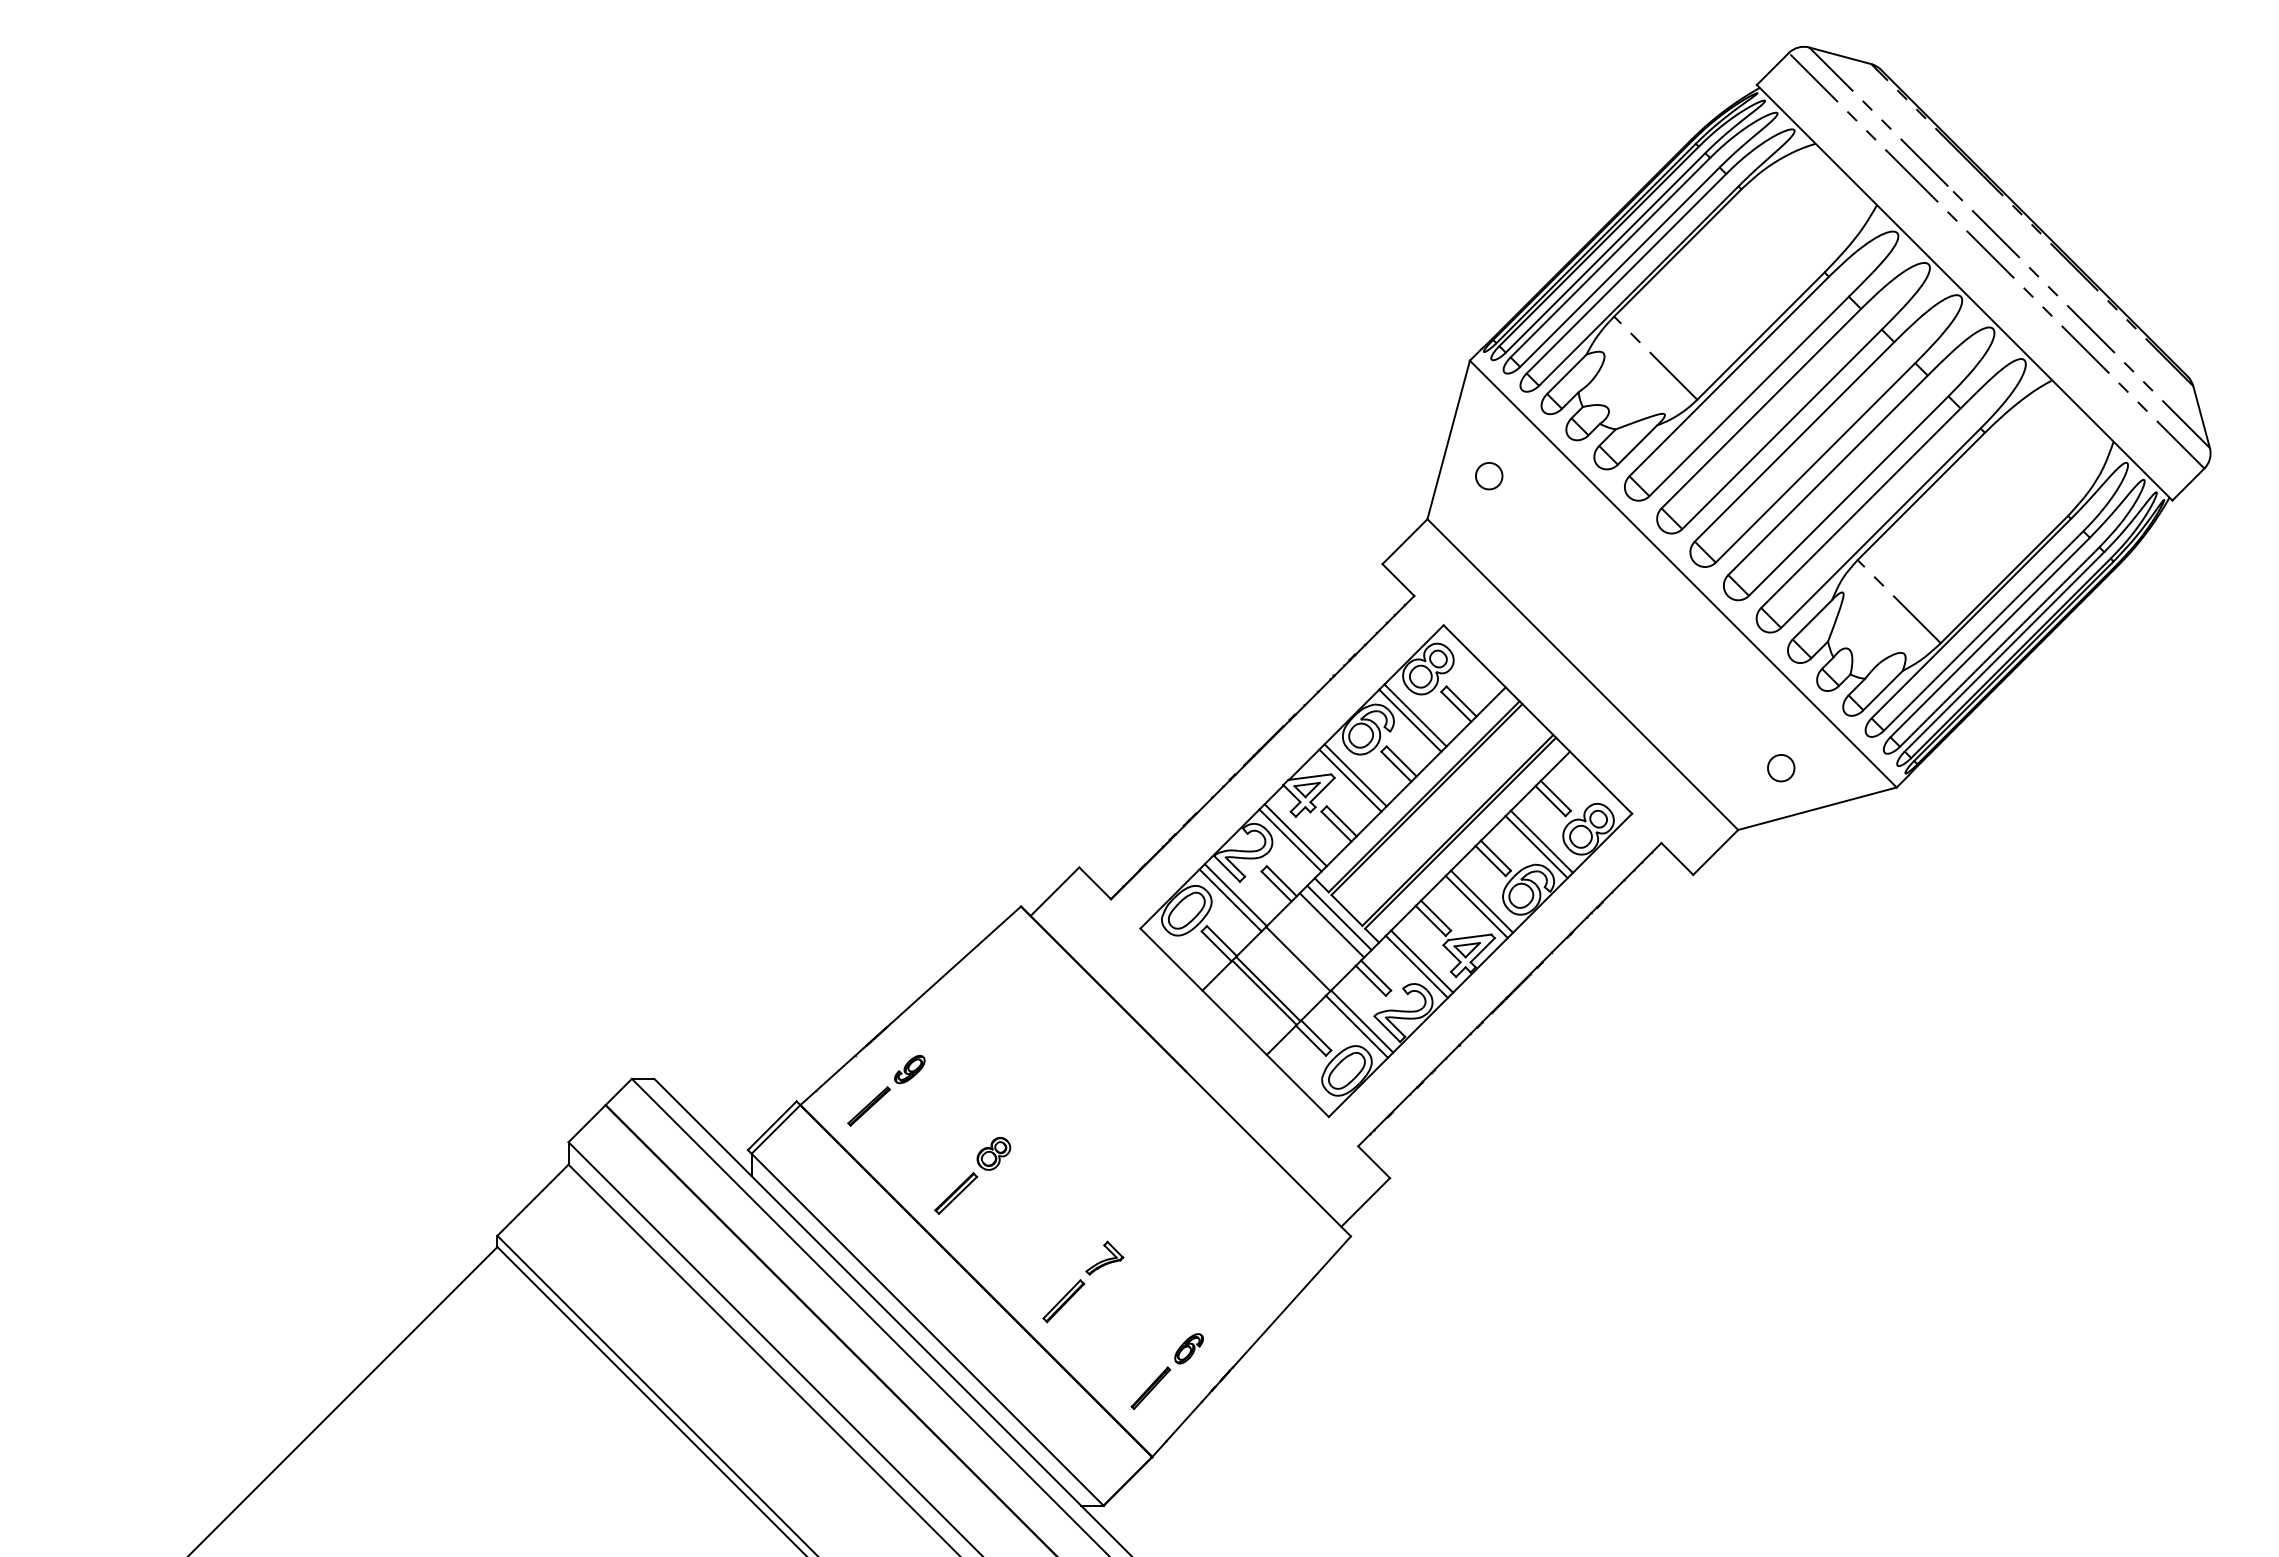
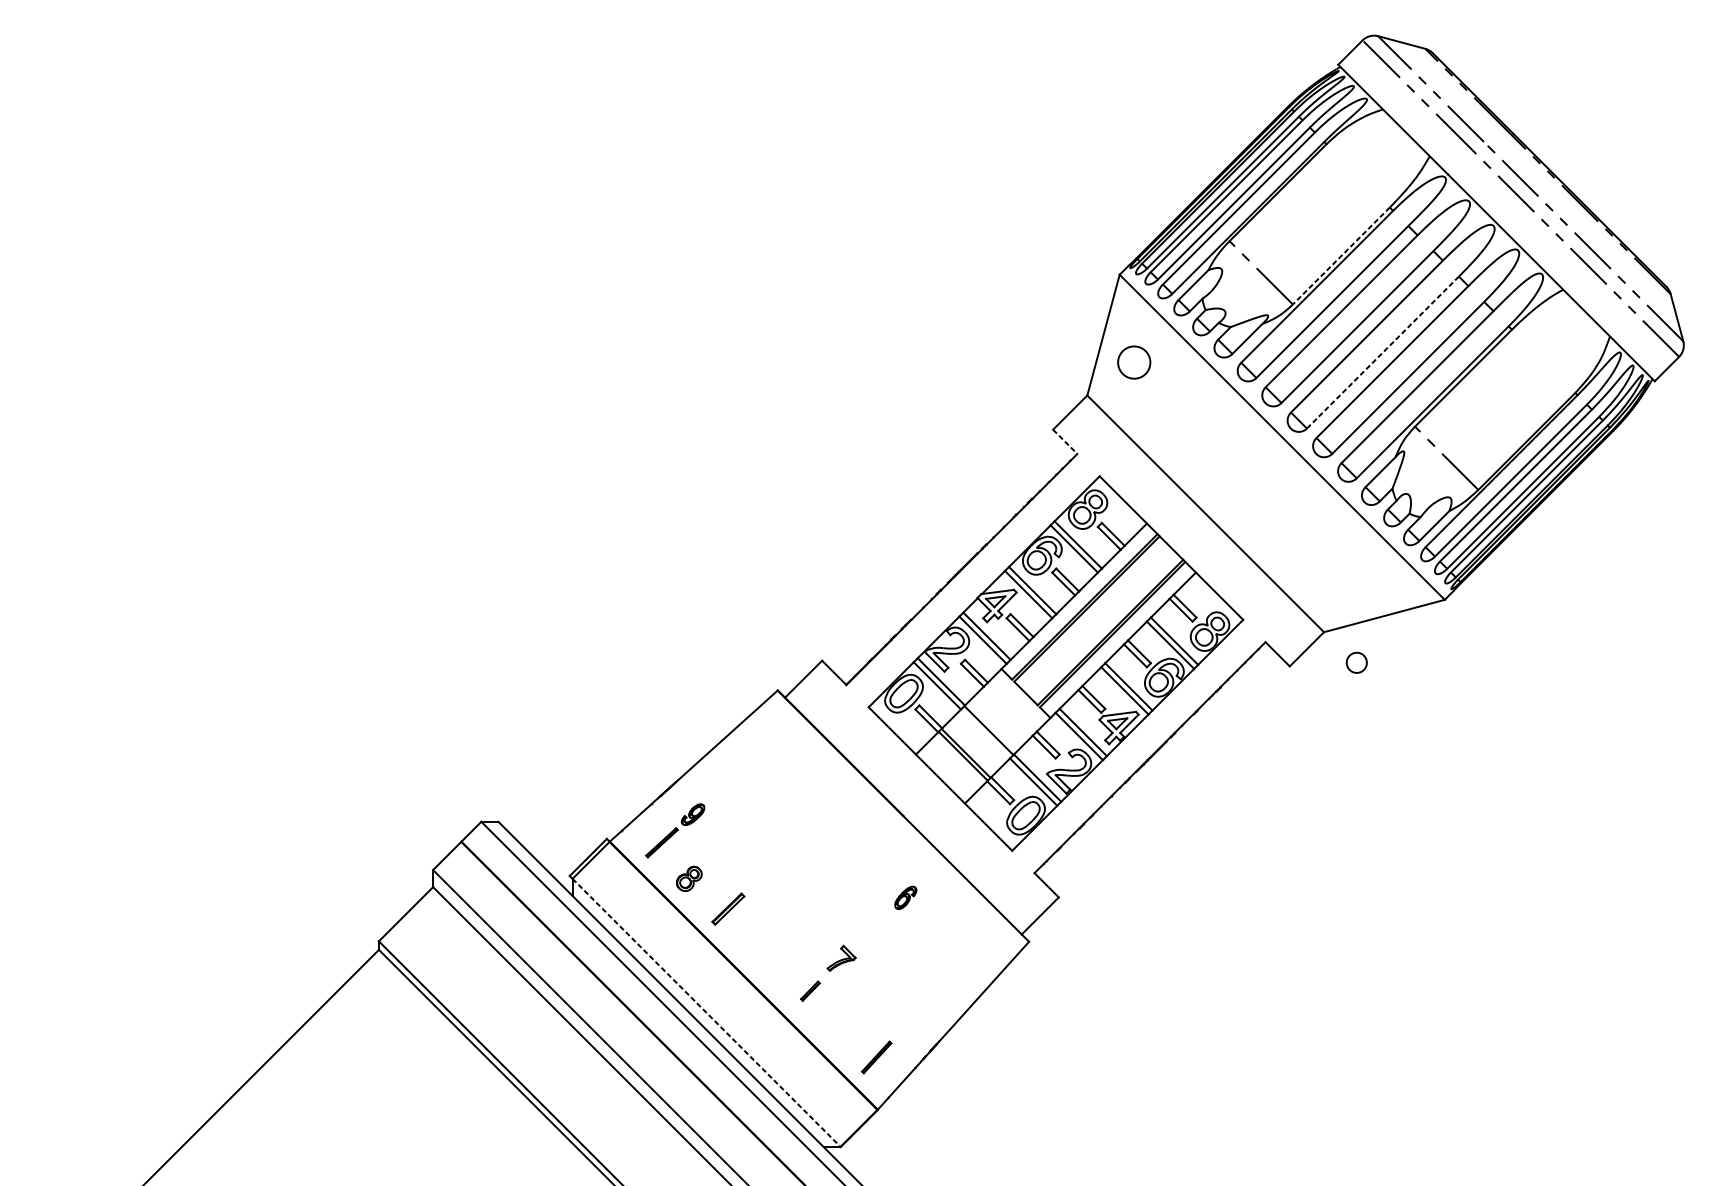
line: (1760, 336) -> (1341, 256), solid -> dashed
line: (1815, 463) -> (1382, 353), solid -> dashed
part: (1489, 476) -> (1134, 362), size x1.6
line: (1398, 580) -> (1065, 442), solid -> dashed
part: (1781, 768) -> (1357, 663), moved
line: (1339, 917) -> (1020, 698), removed
line: (1331, 925) -> (1014, 704), removed
part: (993, 1153) -> (689, 878), moved
part: (1063, 1301) -> (810, 991), size x0.6
line: (927, 1329) -> (706, 1012), solid -> dashed
part: (1188, 1348) -> (905, 897), moved

